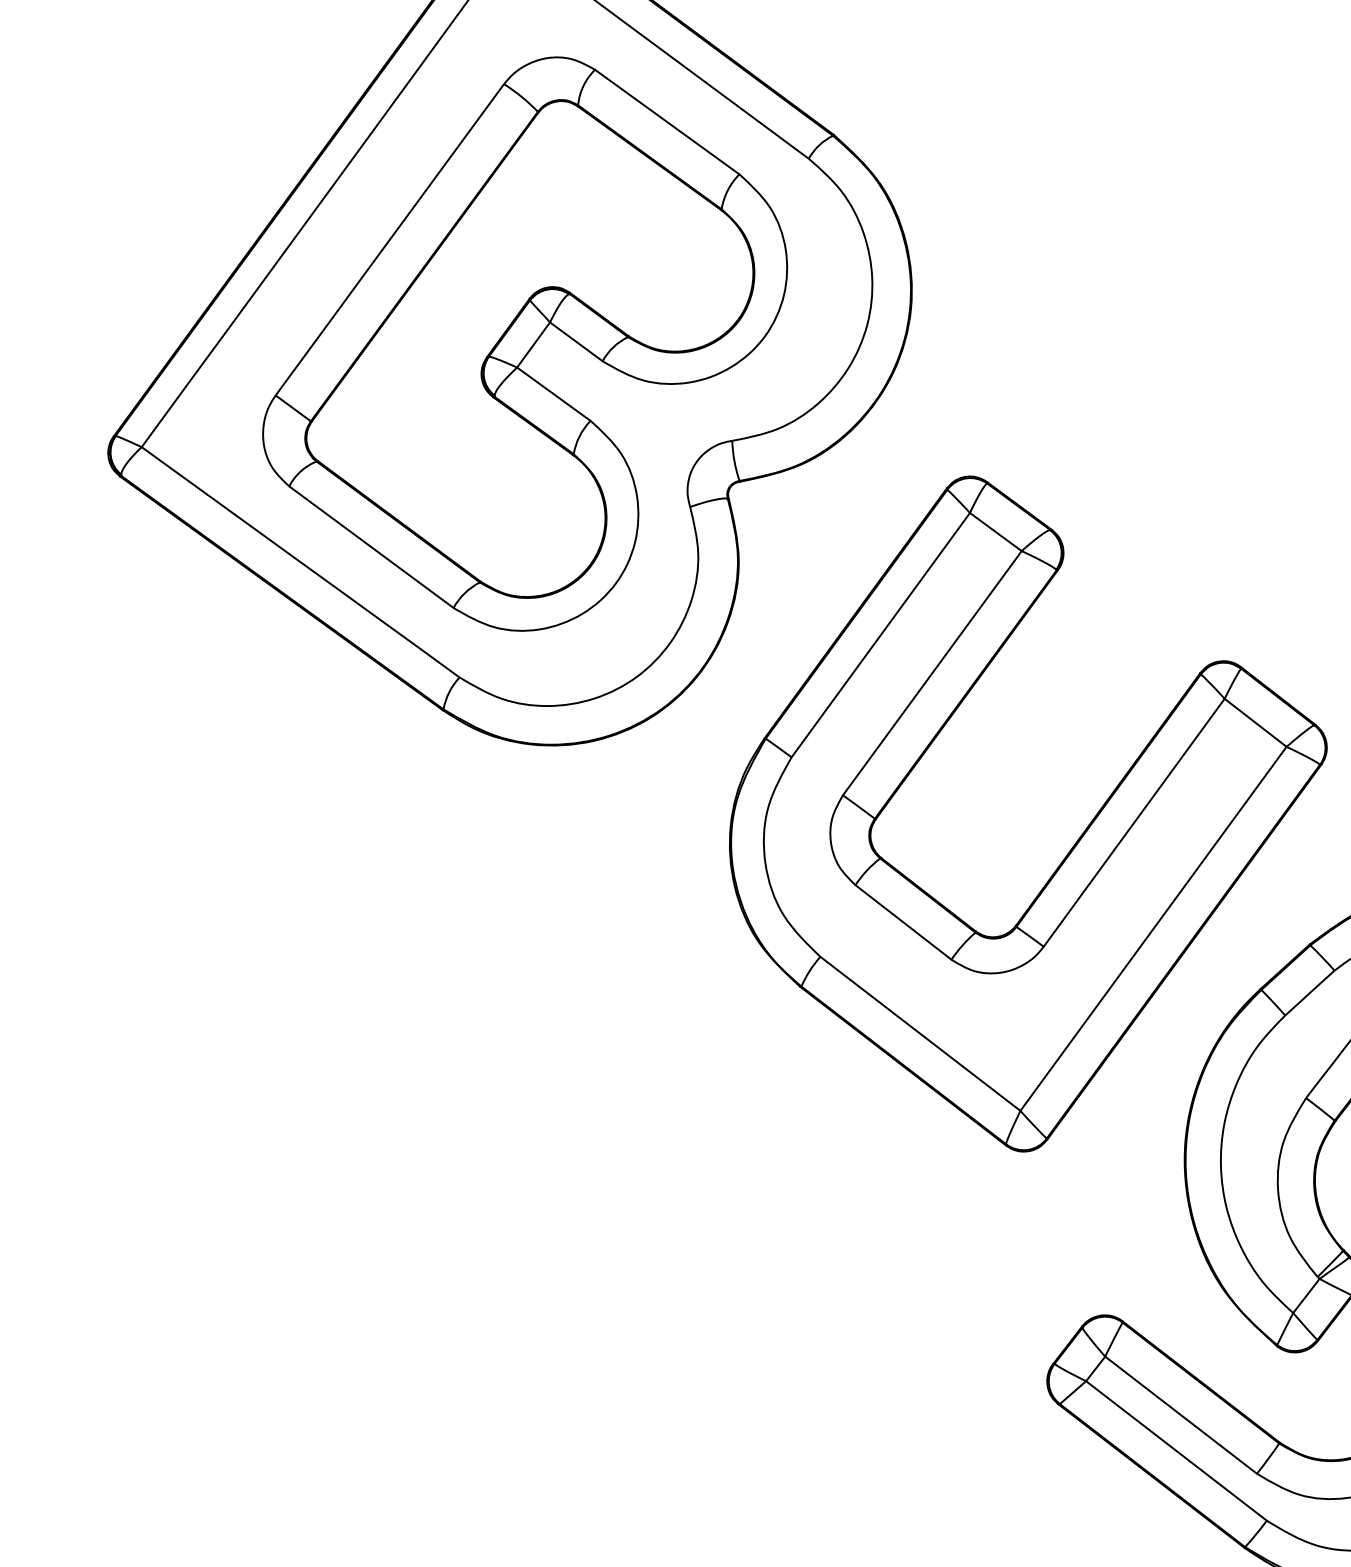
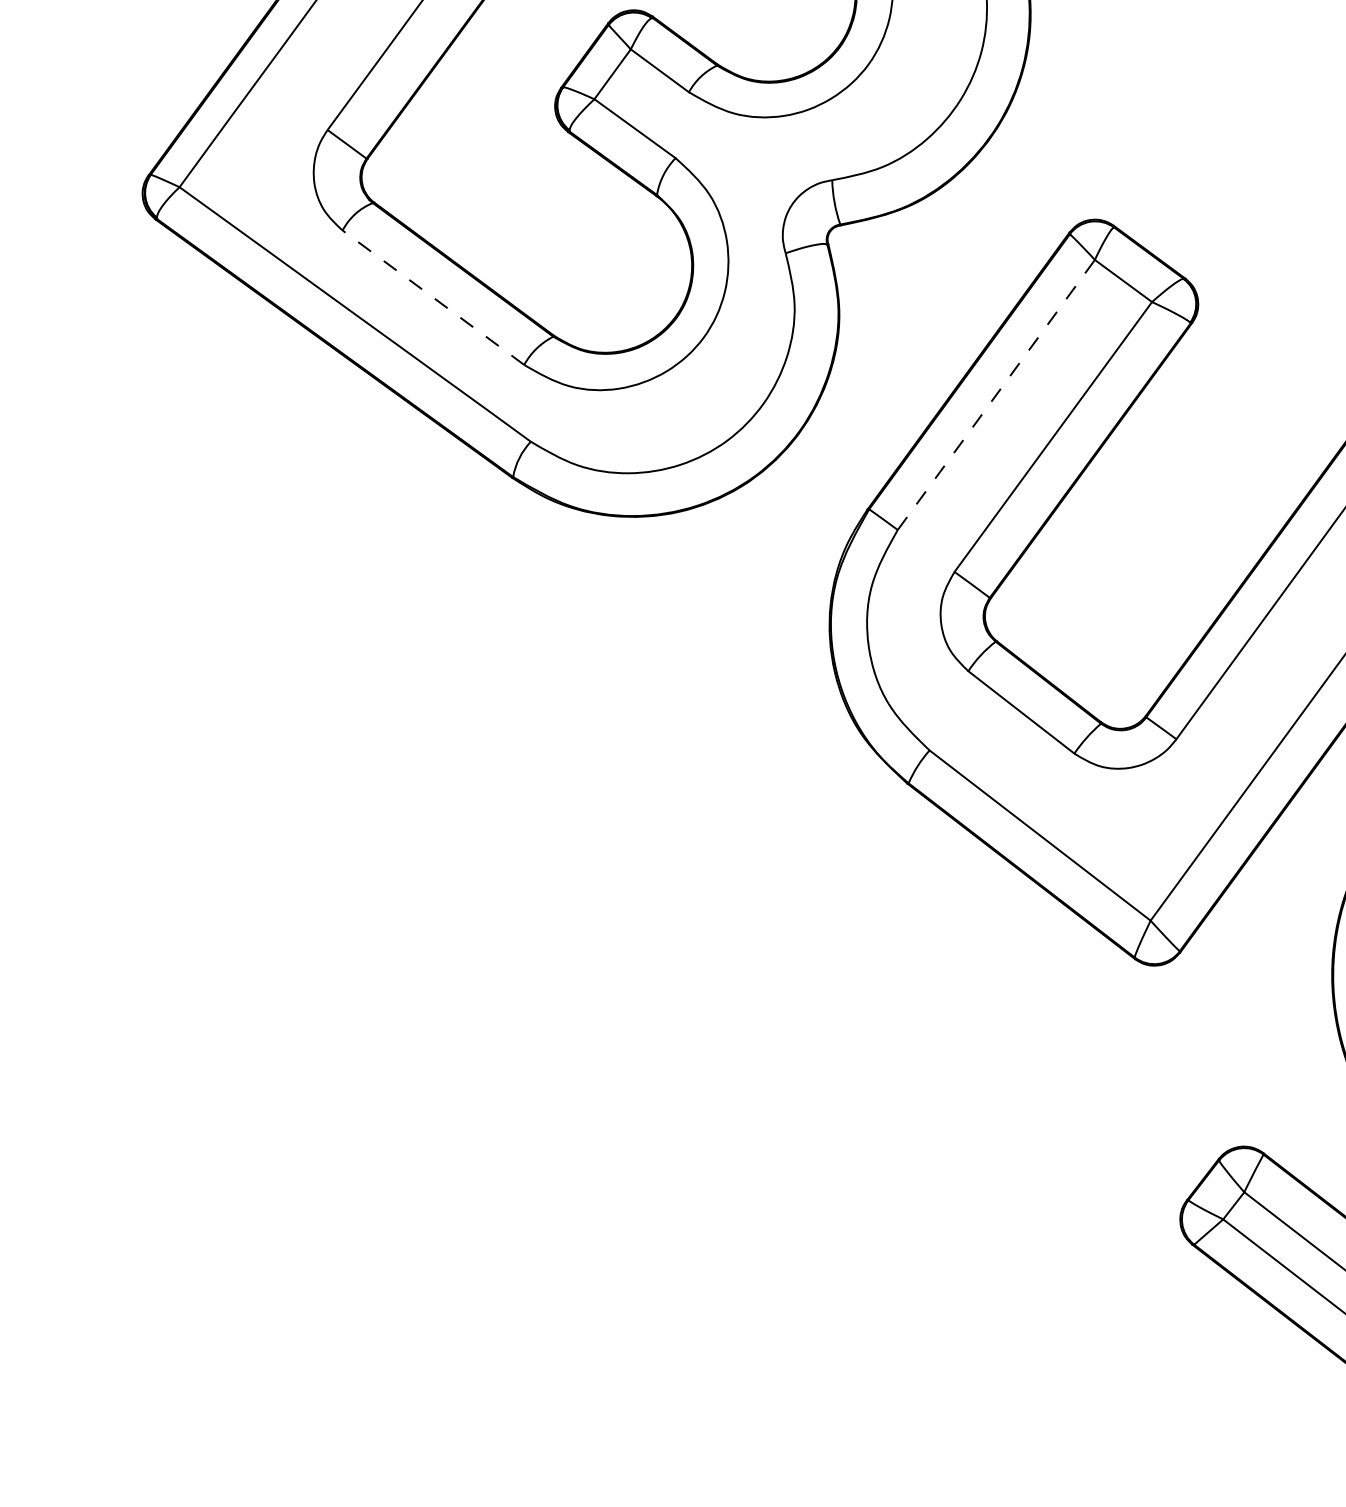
line: (371, 546) -> (433, 296), solid -> dashed
line: (881, 634) -> (997, 394), solid -> dashed

